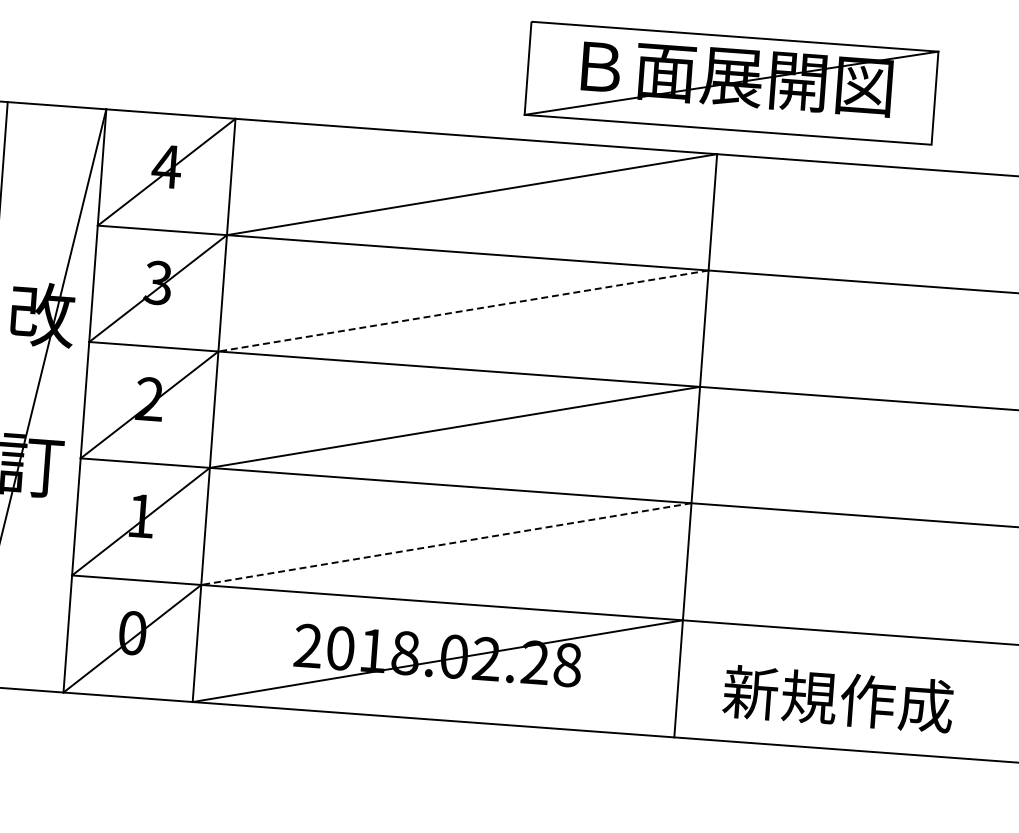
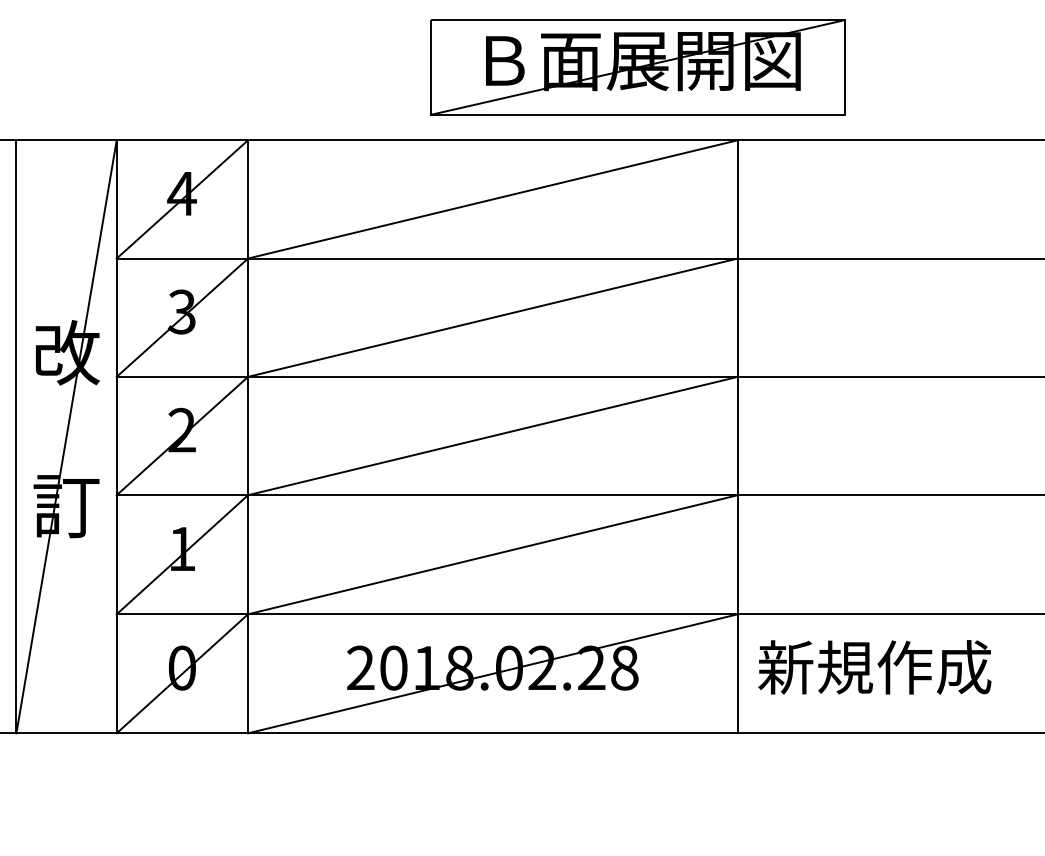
part: (731, 83) -> (638, 67), moved
line: (463, 310) -> (492, 317), dashed -> solid
line: (445, 543) -> (492, 554), dashed -> solid
text: (837, 699) -> (874, 667), moved

